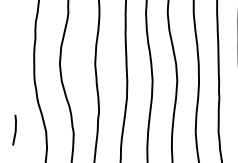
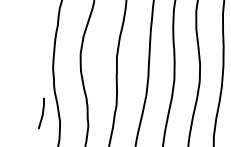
line: (14, 129) -> (41, 112), moved

